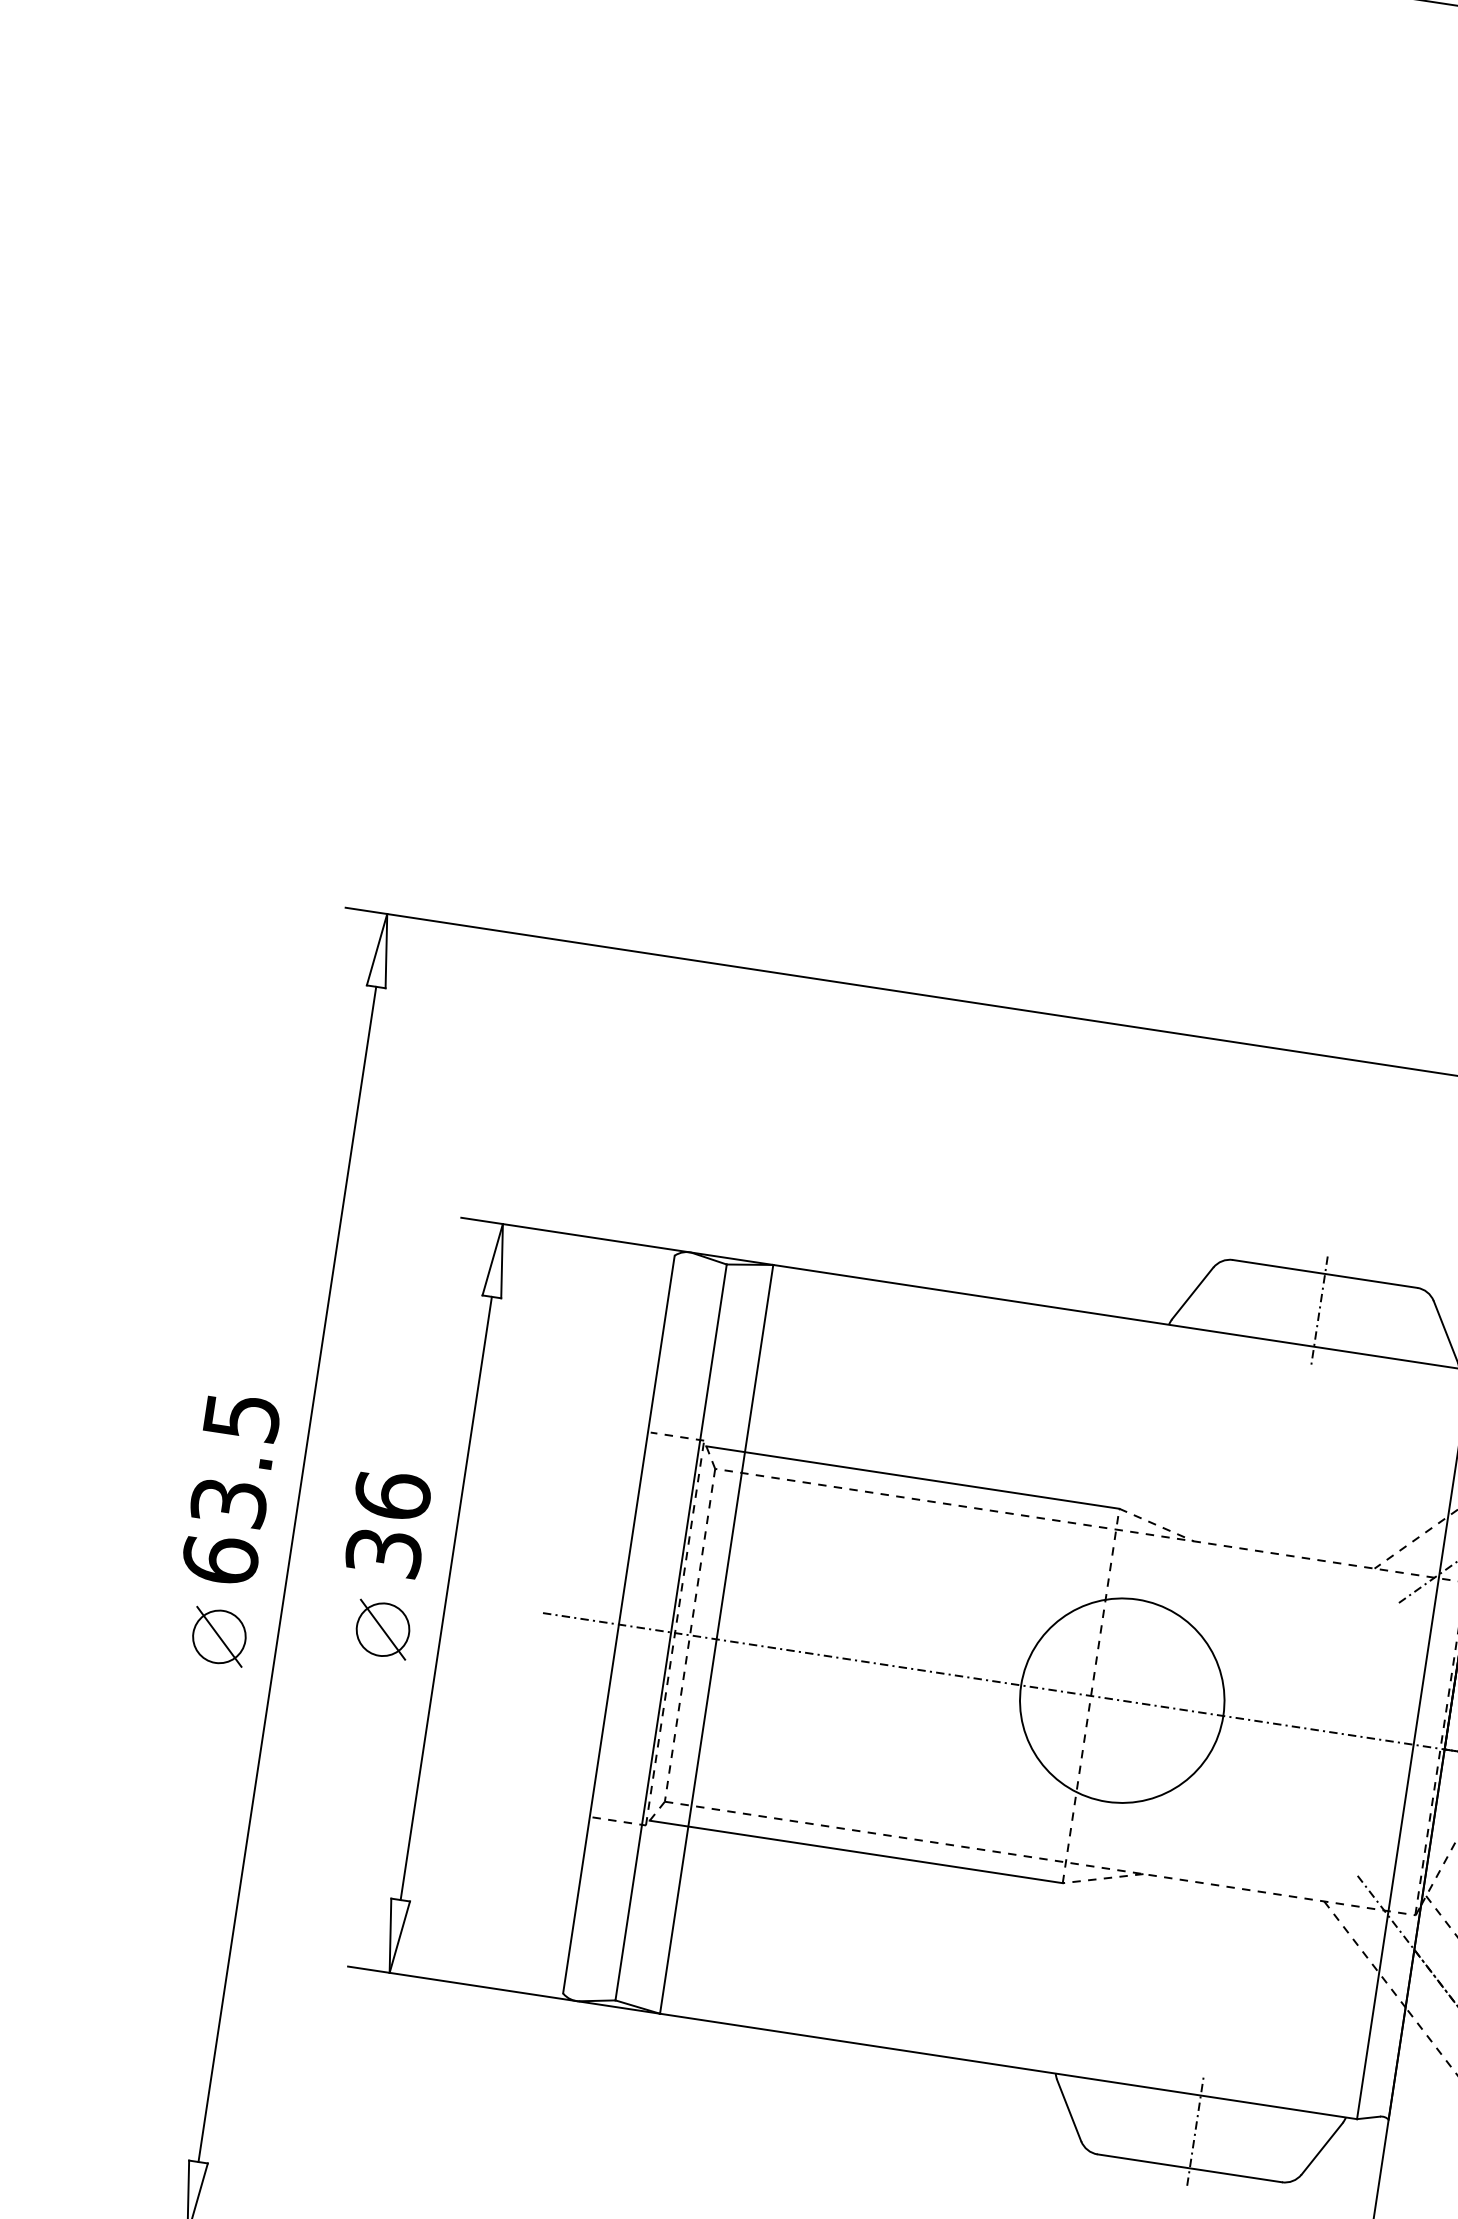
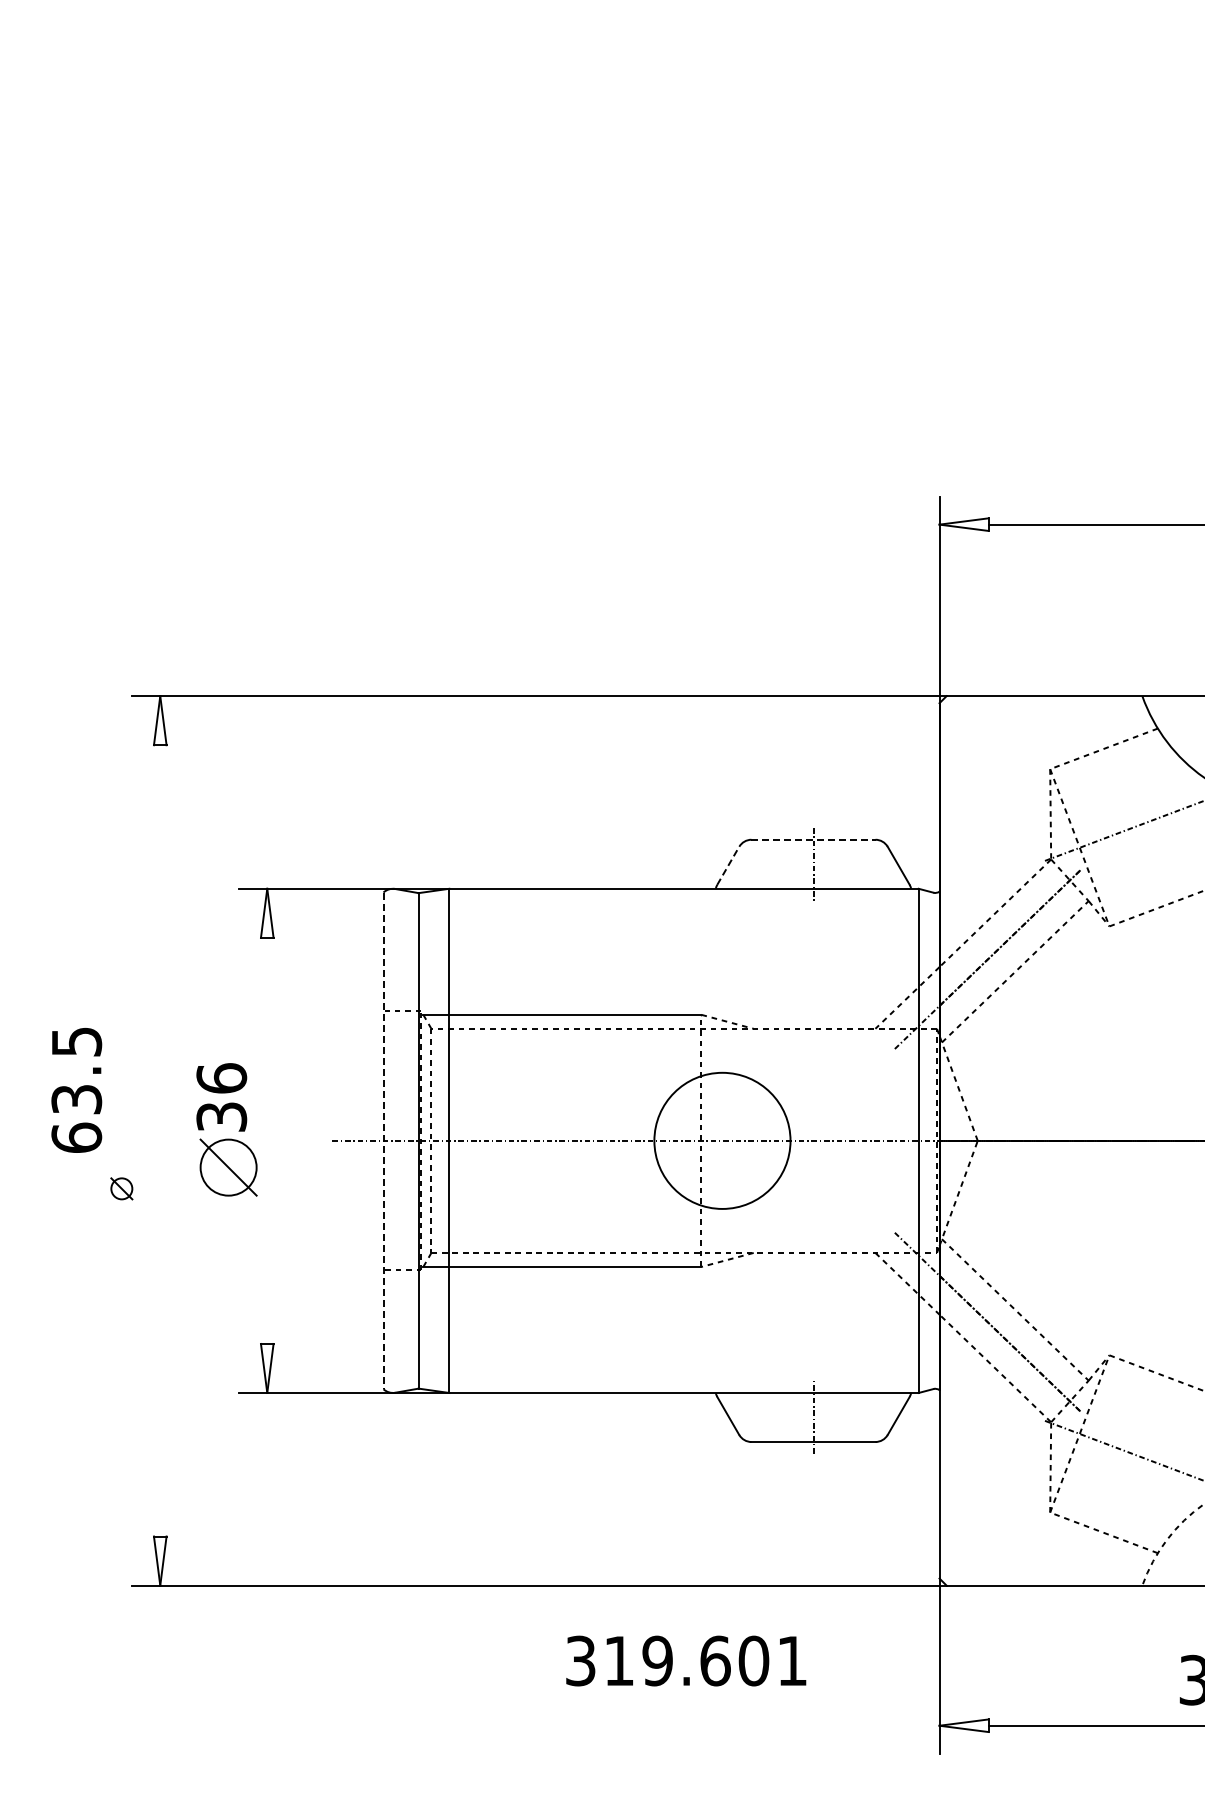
line: (1325, 1273) -> (813, 839), solid -> dashed
line: (1193, 1293) -> (728, 865), solid -> dashed
text: (230, 1489) -> (76, 1090), moved
line: (287, 1573) -> (160, 1140), removed
line: (446, 1597) -> (267, 1140), removed
line: (618, 1625) -> (383, 1141), solid -> dashed
part: (382, 1629) -> (228, 1167), size x1.6
part: (219, 1636) -> (121, 1188), size x0.6

